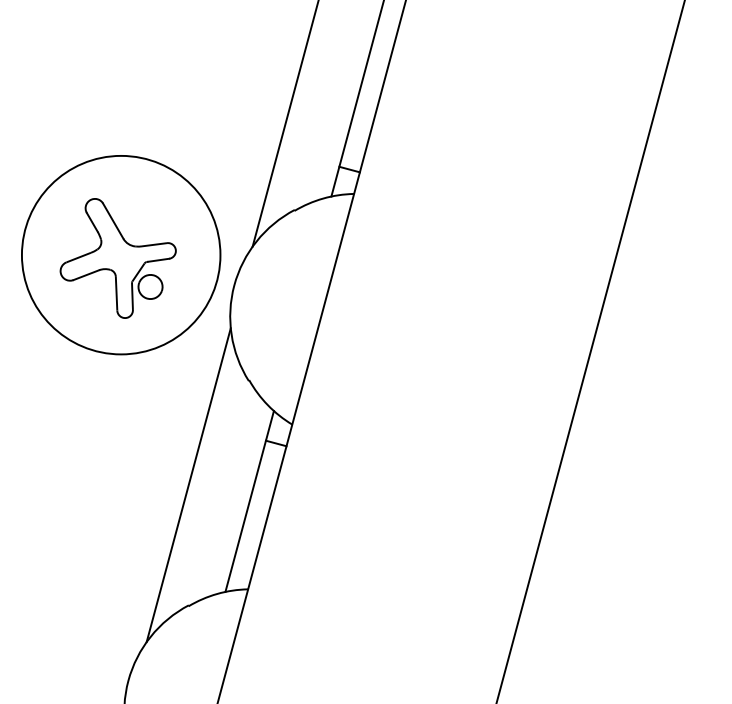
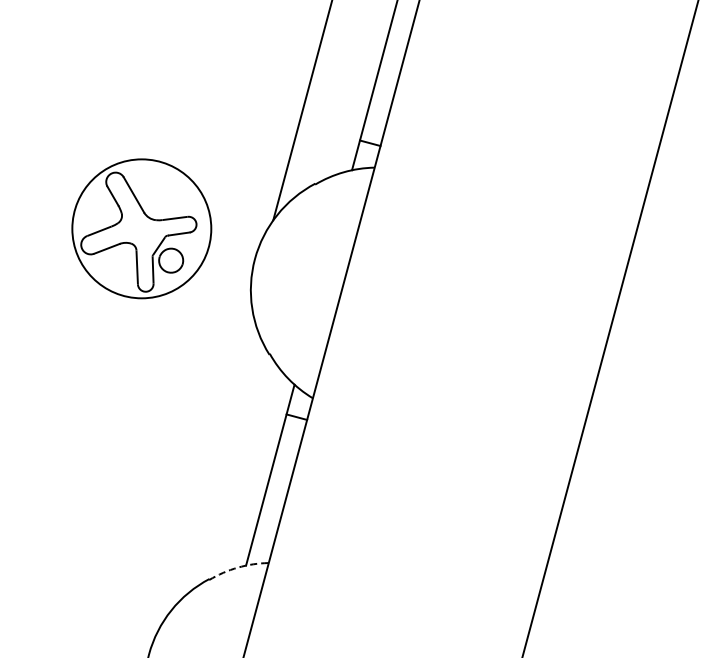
circle: (120, 254) -> (141, 228), size x0.7
line: (188, 485) -> (209, 459), removed
arc: (217, 593) -> (238, 567), solid -> dashed

